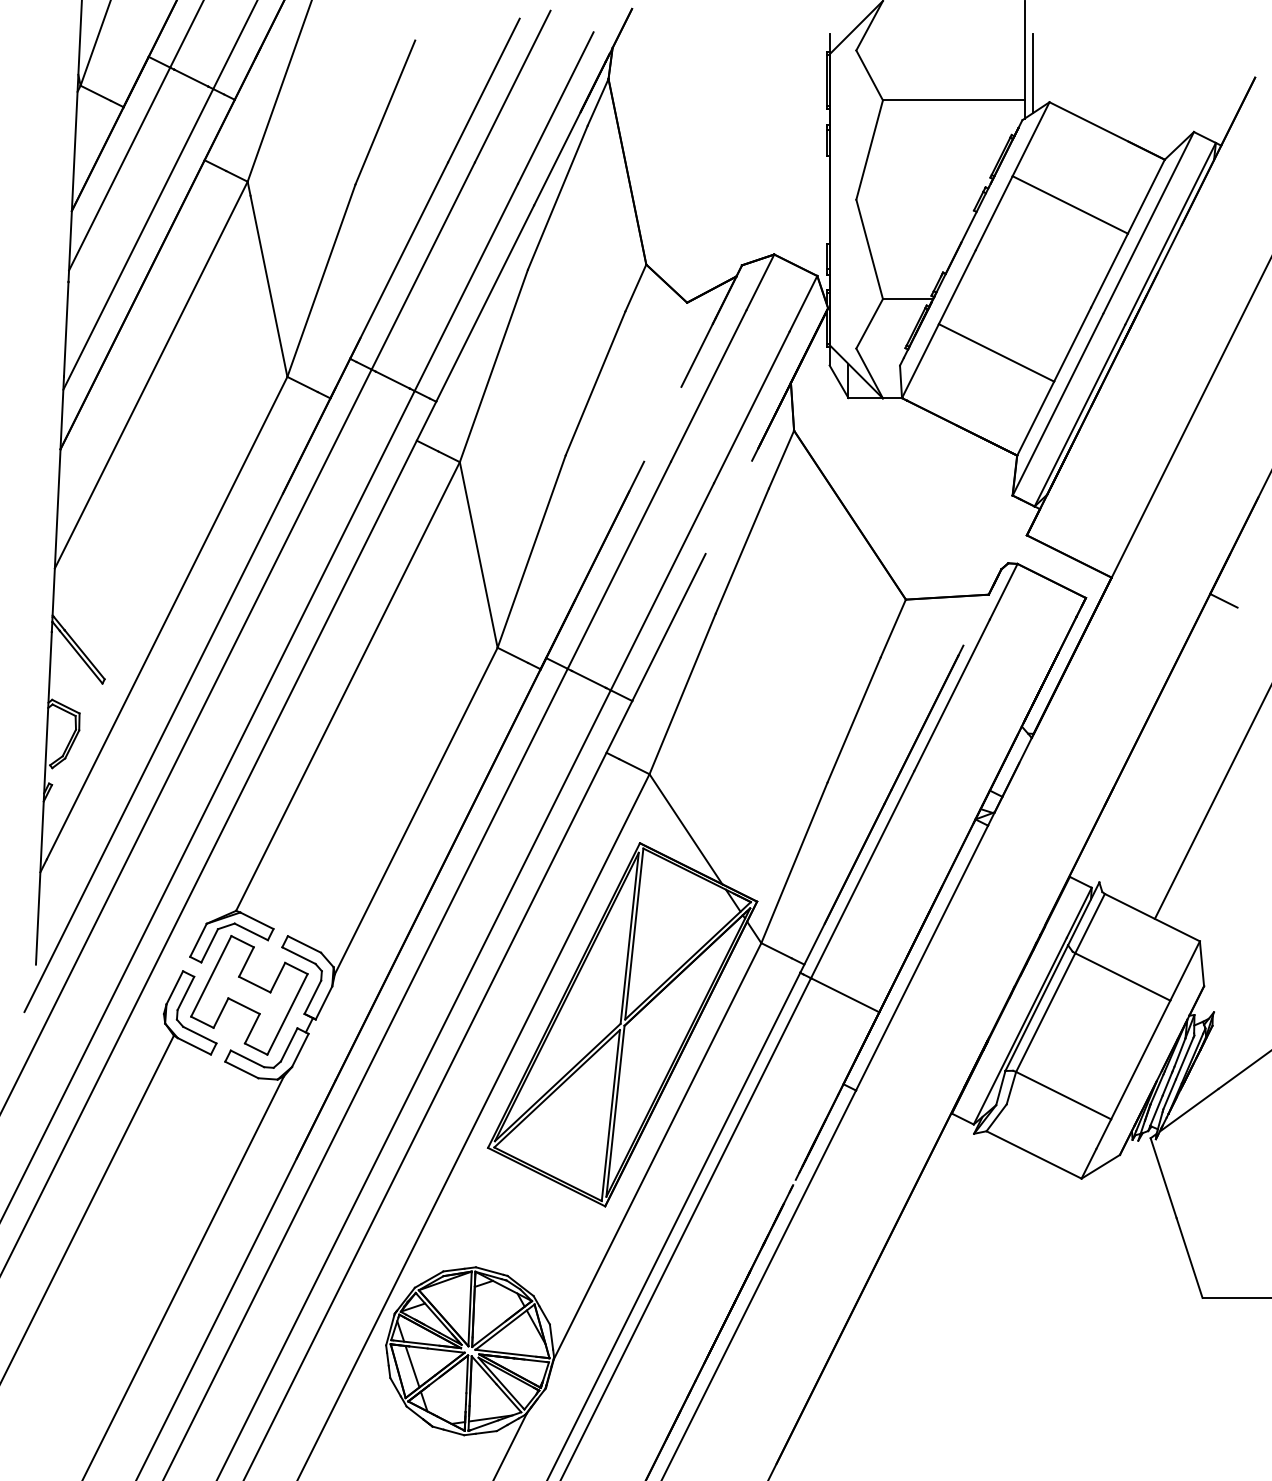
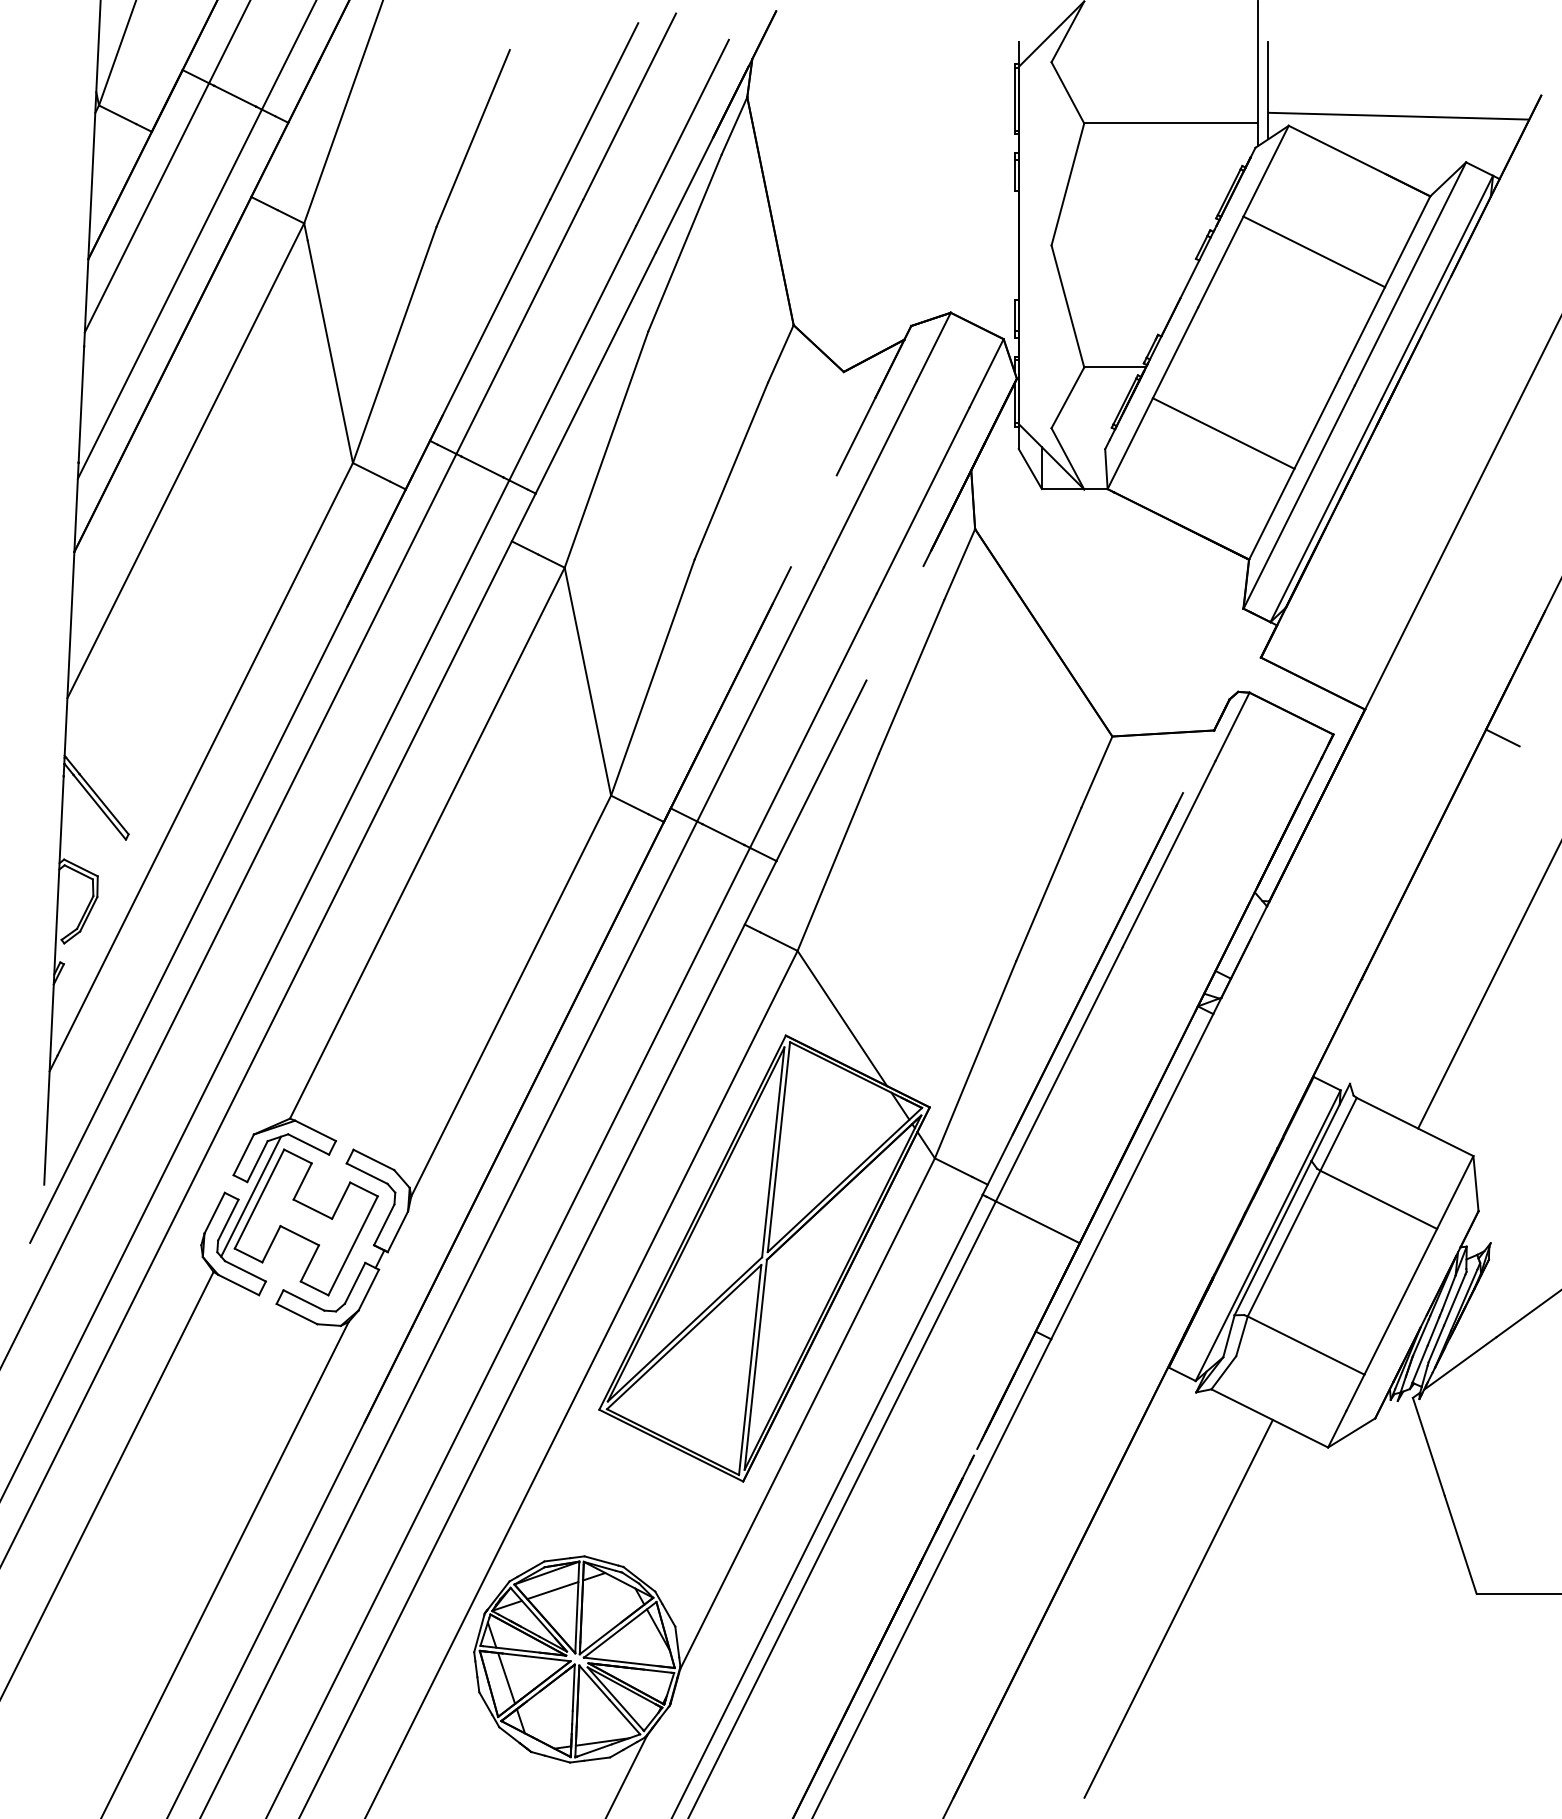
line: (1138, 93) -> (1398, 115), added
line: (204, 974) -> (251, 1196), added
line: (449, 1295) -> (552, 1590), added
line: (959, 1309) -> (1178, 1608), added

